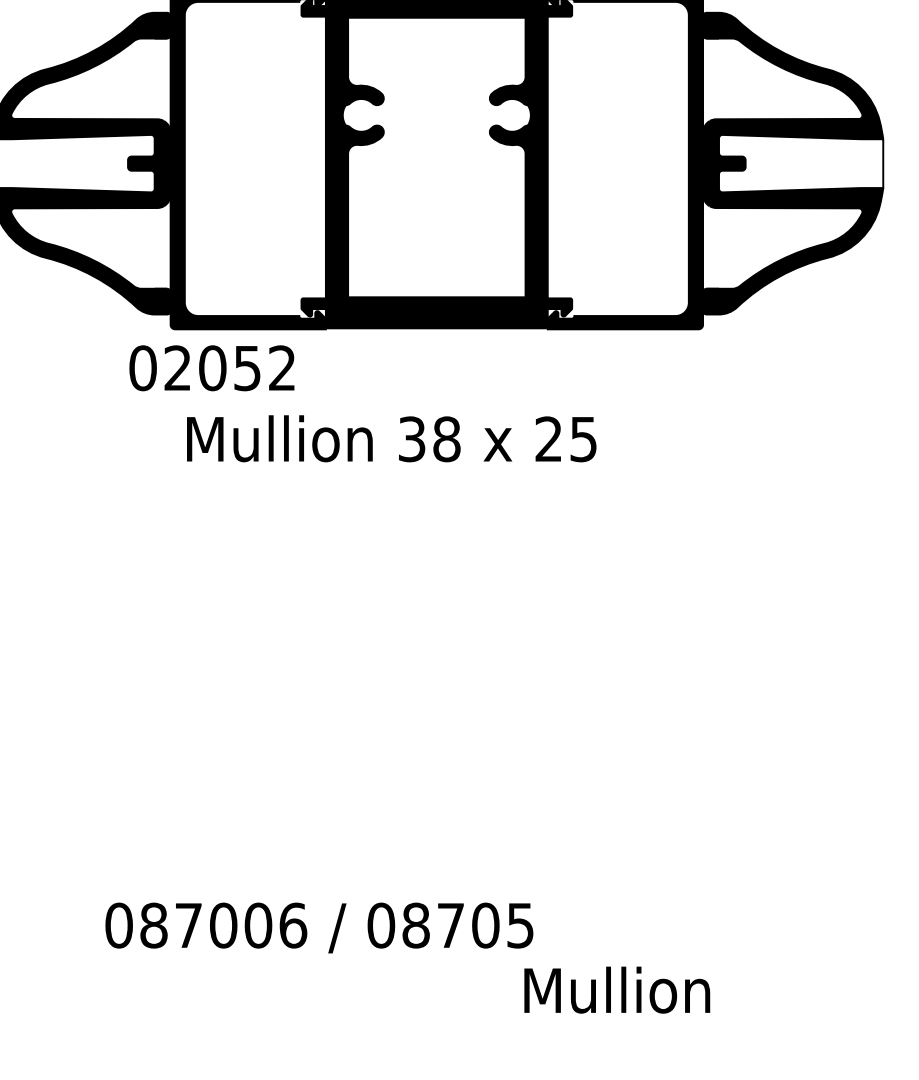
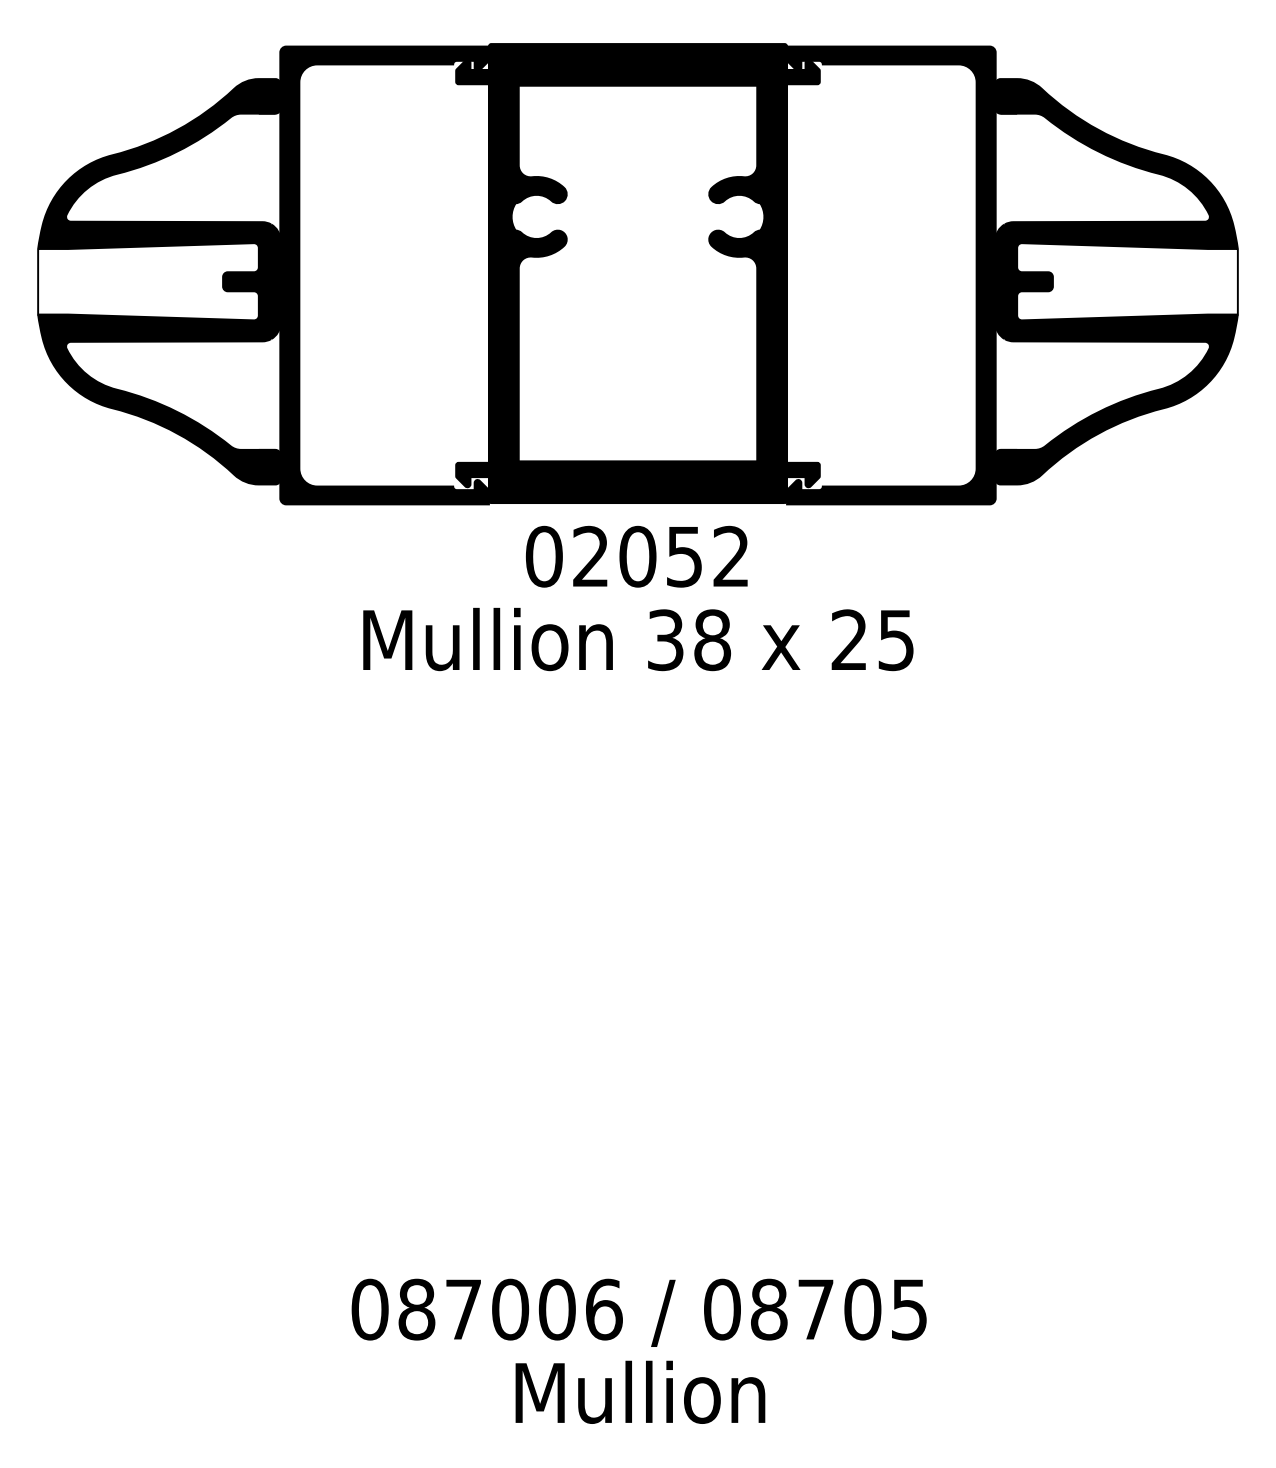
text: (211, 368) -> (636, 556), moved
text: (391, 438) -> (638, 639), moved
text: (318, 927) -> (638, 1312), moved
text: (617, 989) -> (640, 1391), moved

